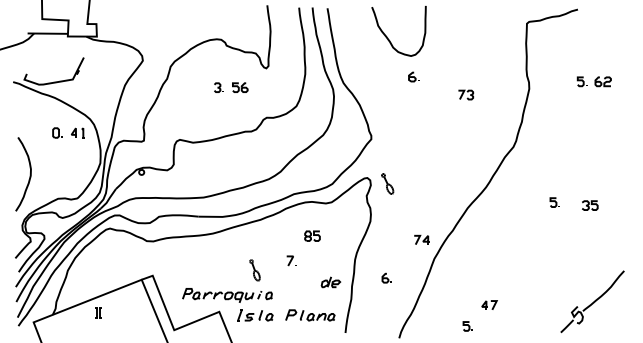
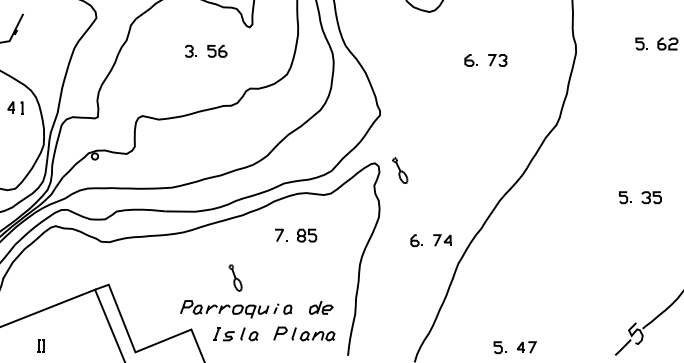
part: (413, 76) -> (470, 59), moved
part: (554, 202) -> (624, 197), moved
part: (291, 260) -> (280, 234), moved
part: (386, 277) -> (416, 239), moved
part: (330, 282) -> (320, 308), moved
part: (227, 295) -> (236, 309), moved
part: (489, 304) -> (526, 346), moved
part: (98, 312) -> (41, 345), moved

